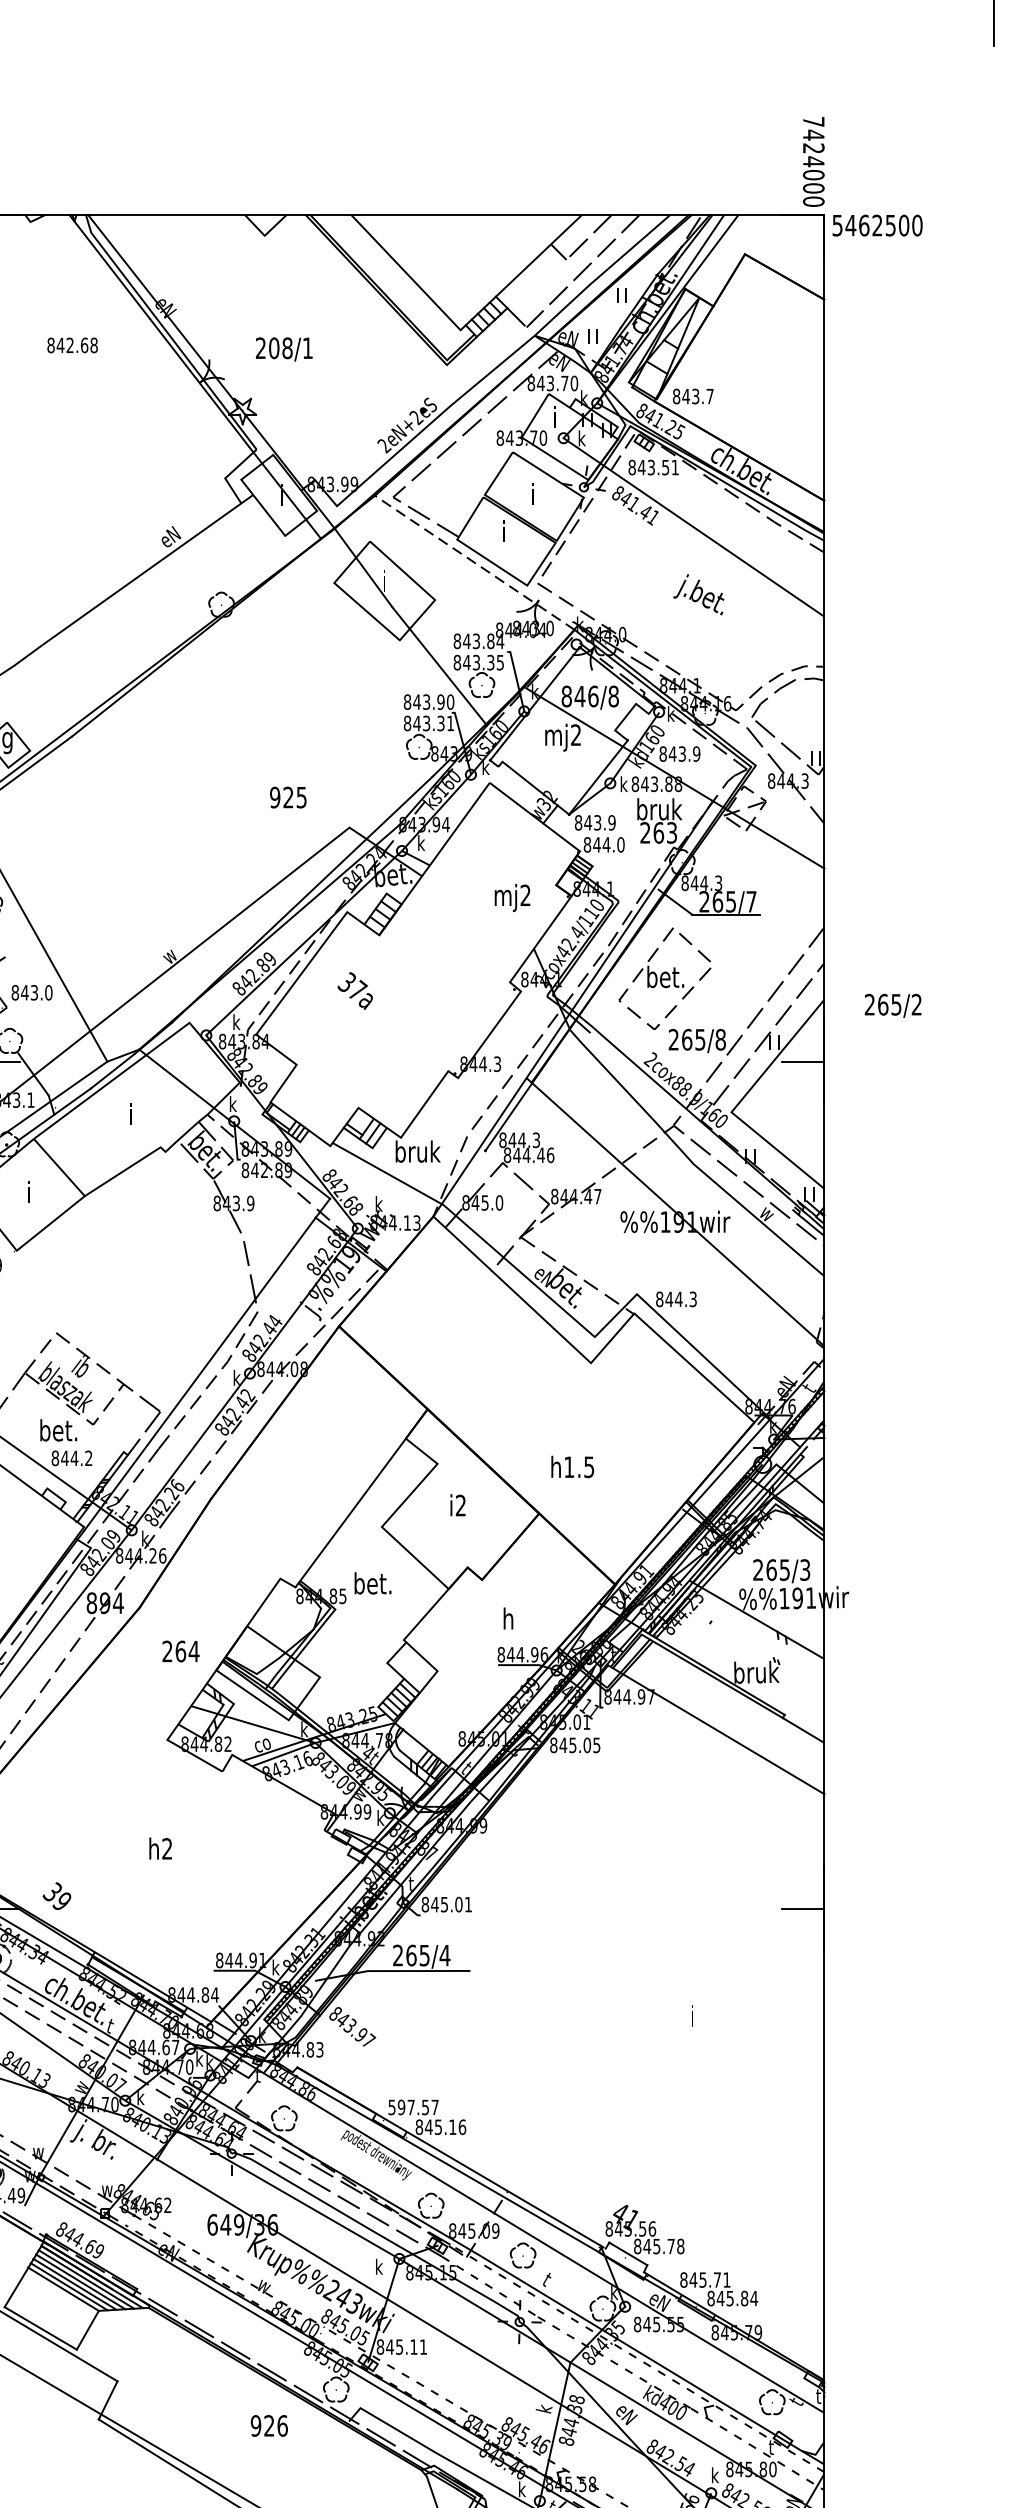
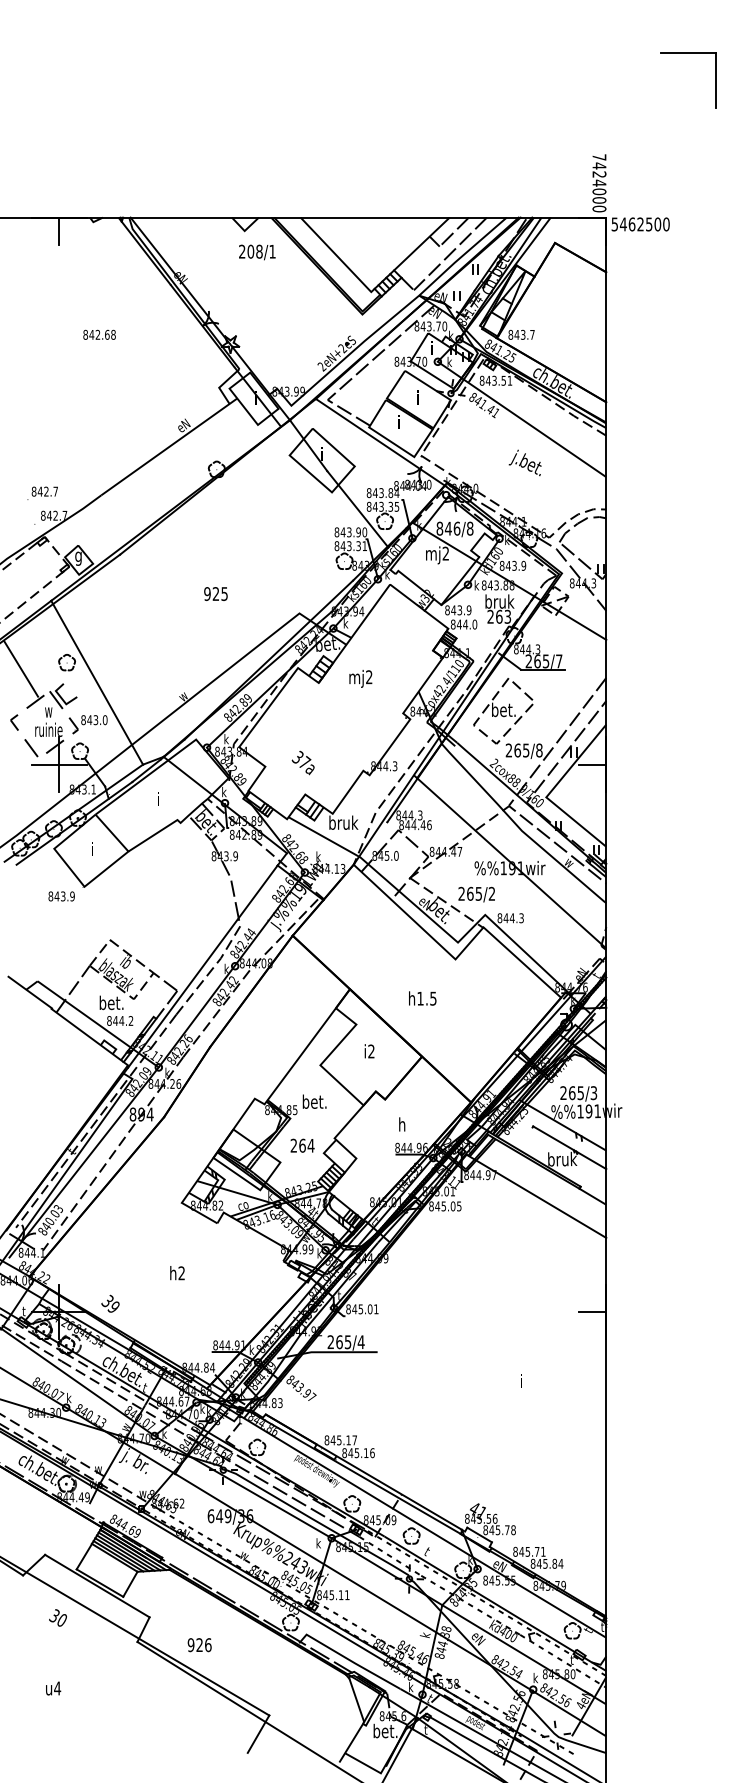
text: (72, 344) -> (99, 334), moved
text: (284, 349) -> (257, 252), moved
line: (474, 563) -> (380, 442), dashed -> solid
text: (287, 796) -> (215, 593), moved
text: (512, 897) -> (360, 678), moved
text: (354, 990) -> (302, 762), moved
text: (892, 1005) -> (476, 894), moved
text: (572, 1466) -> (422, 998), moved
text: (180, 1651) -> (302, 1145), moved
line: (767, 1654) -> (569, 1147), added
text: (408, 2107) -> (337, 1440), 597.57 -> 845.17
text: (269, 2426) -> (199, 1645), moved

